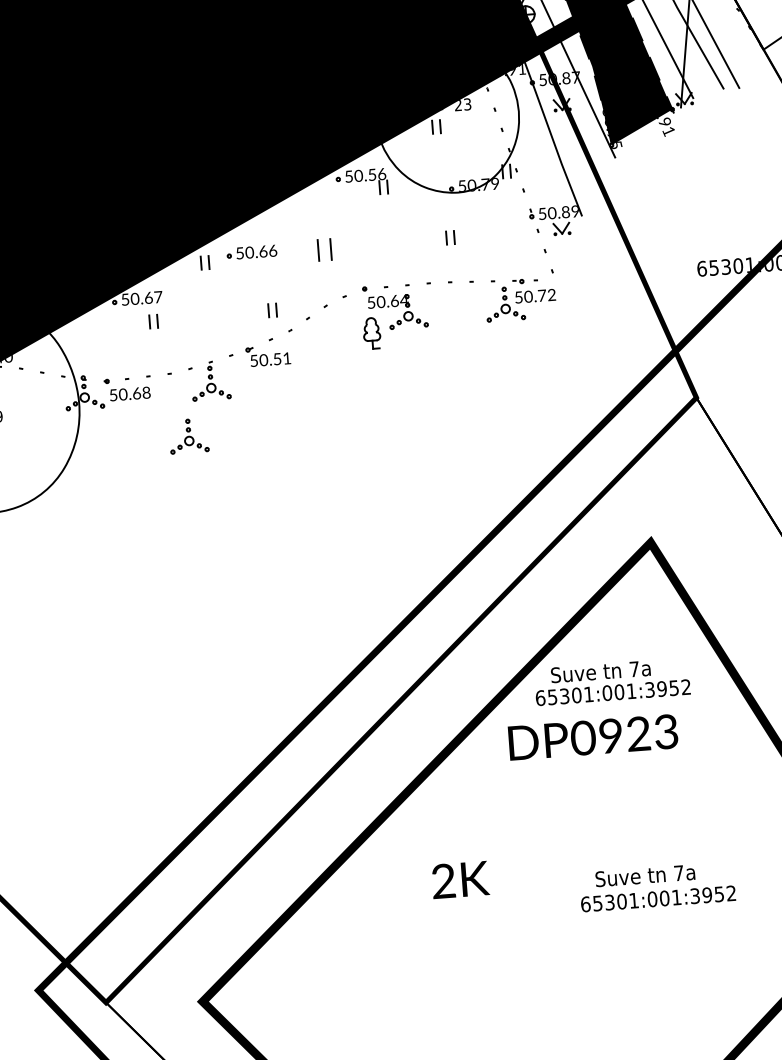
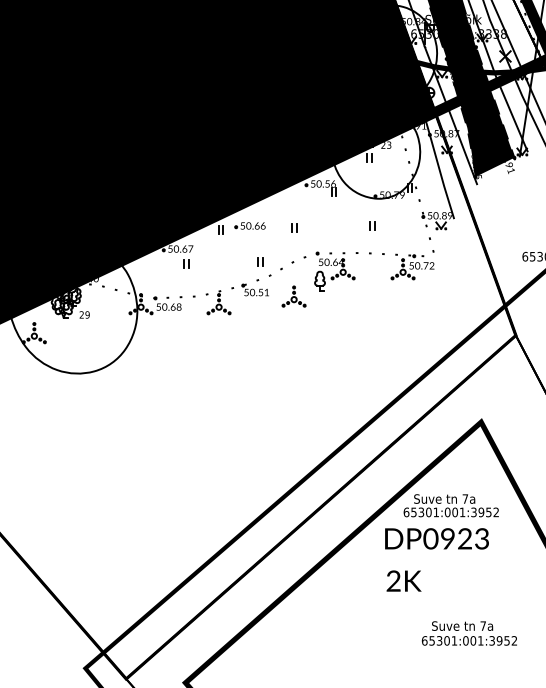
part: (324, 249) -> (294, 227), size x0.62
part: (187, 435) -> (293, 296), moved
text: (459, 878) -> (403, 580), moved

